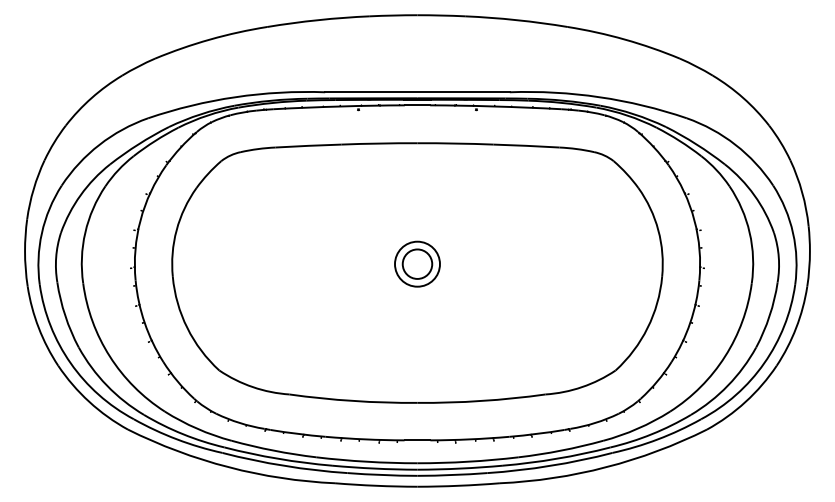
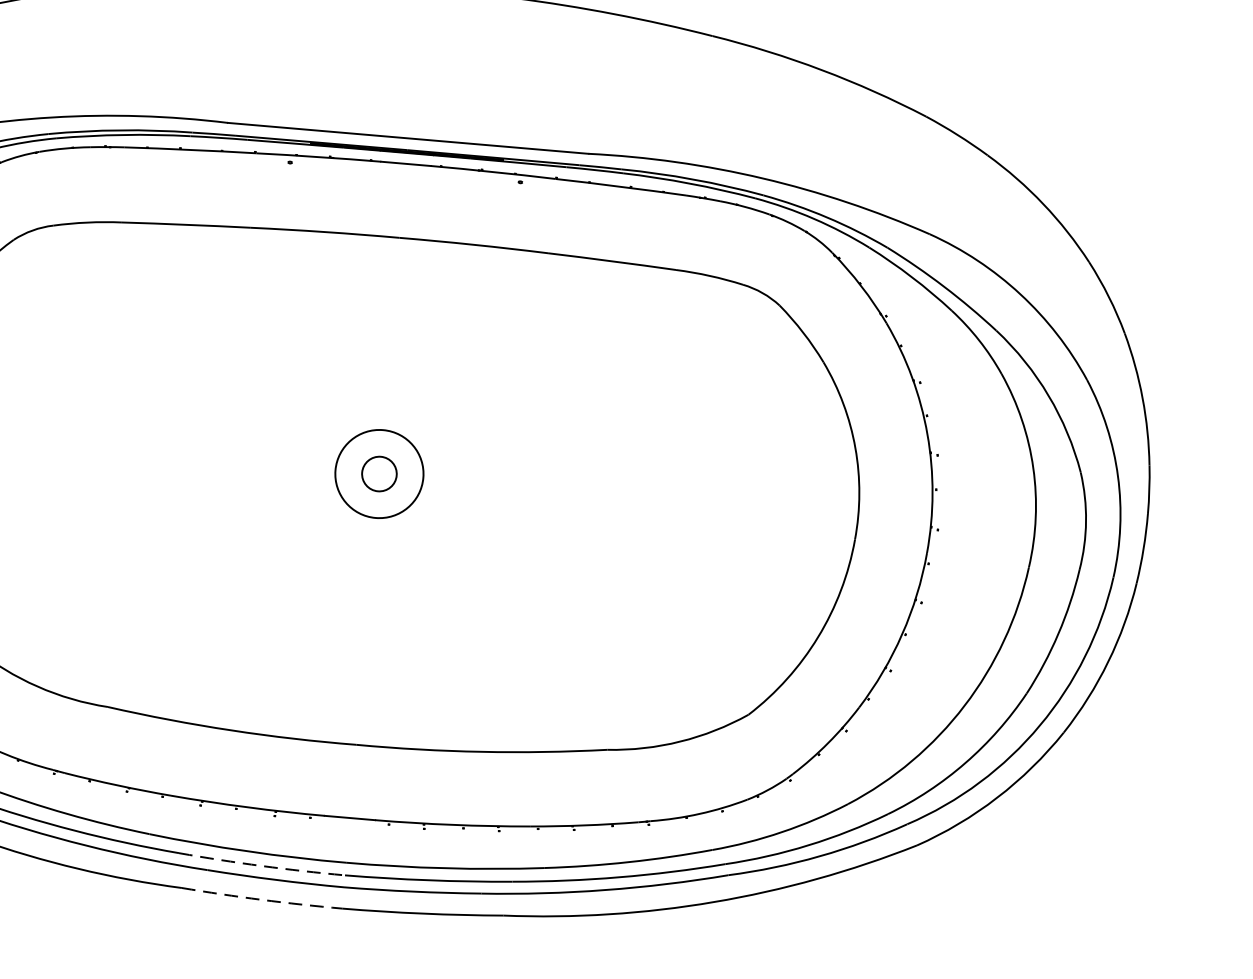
circle: (417, 263) -> (379, 472), size x0.6
arc: (374, 468) -> (261, 865), solid -> dashed
arc: (376, 485) -> (262, 899), solid -> dashed

